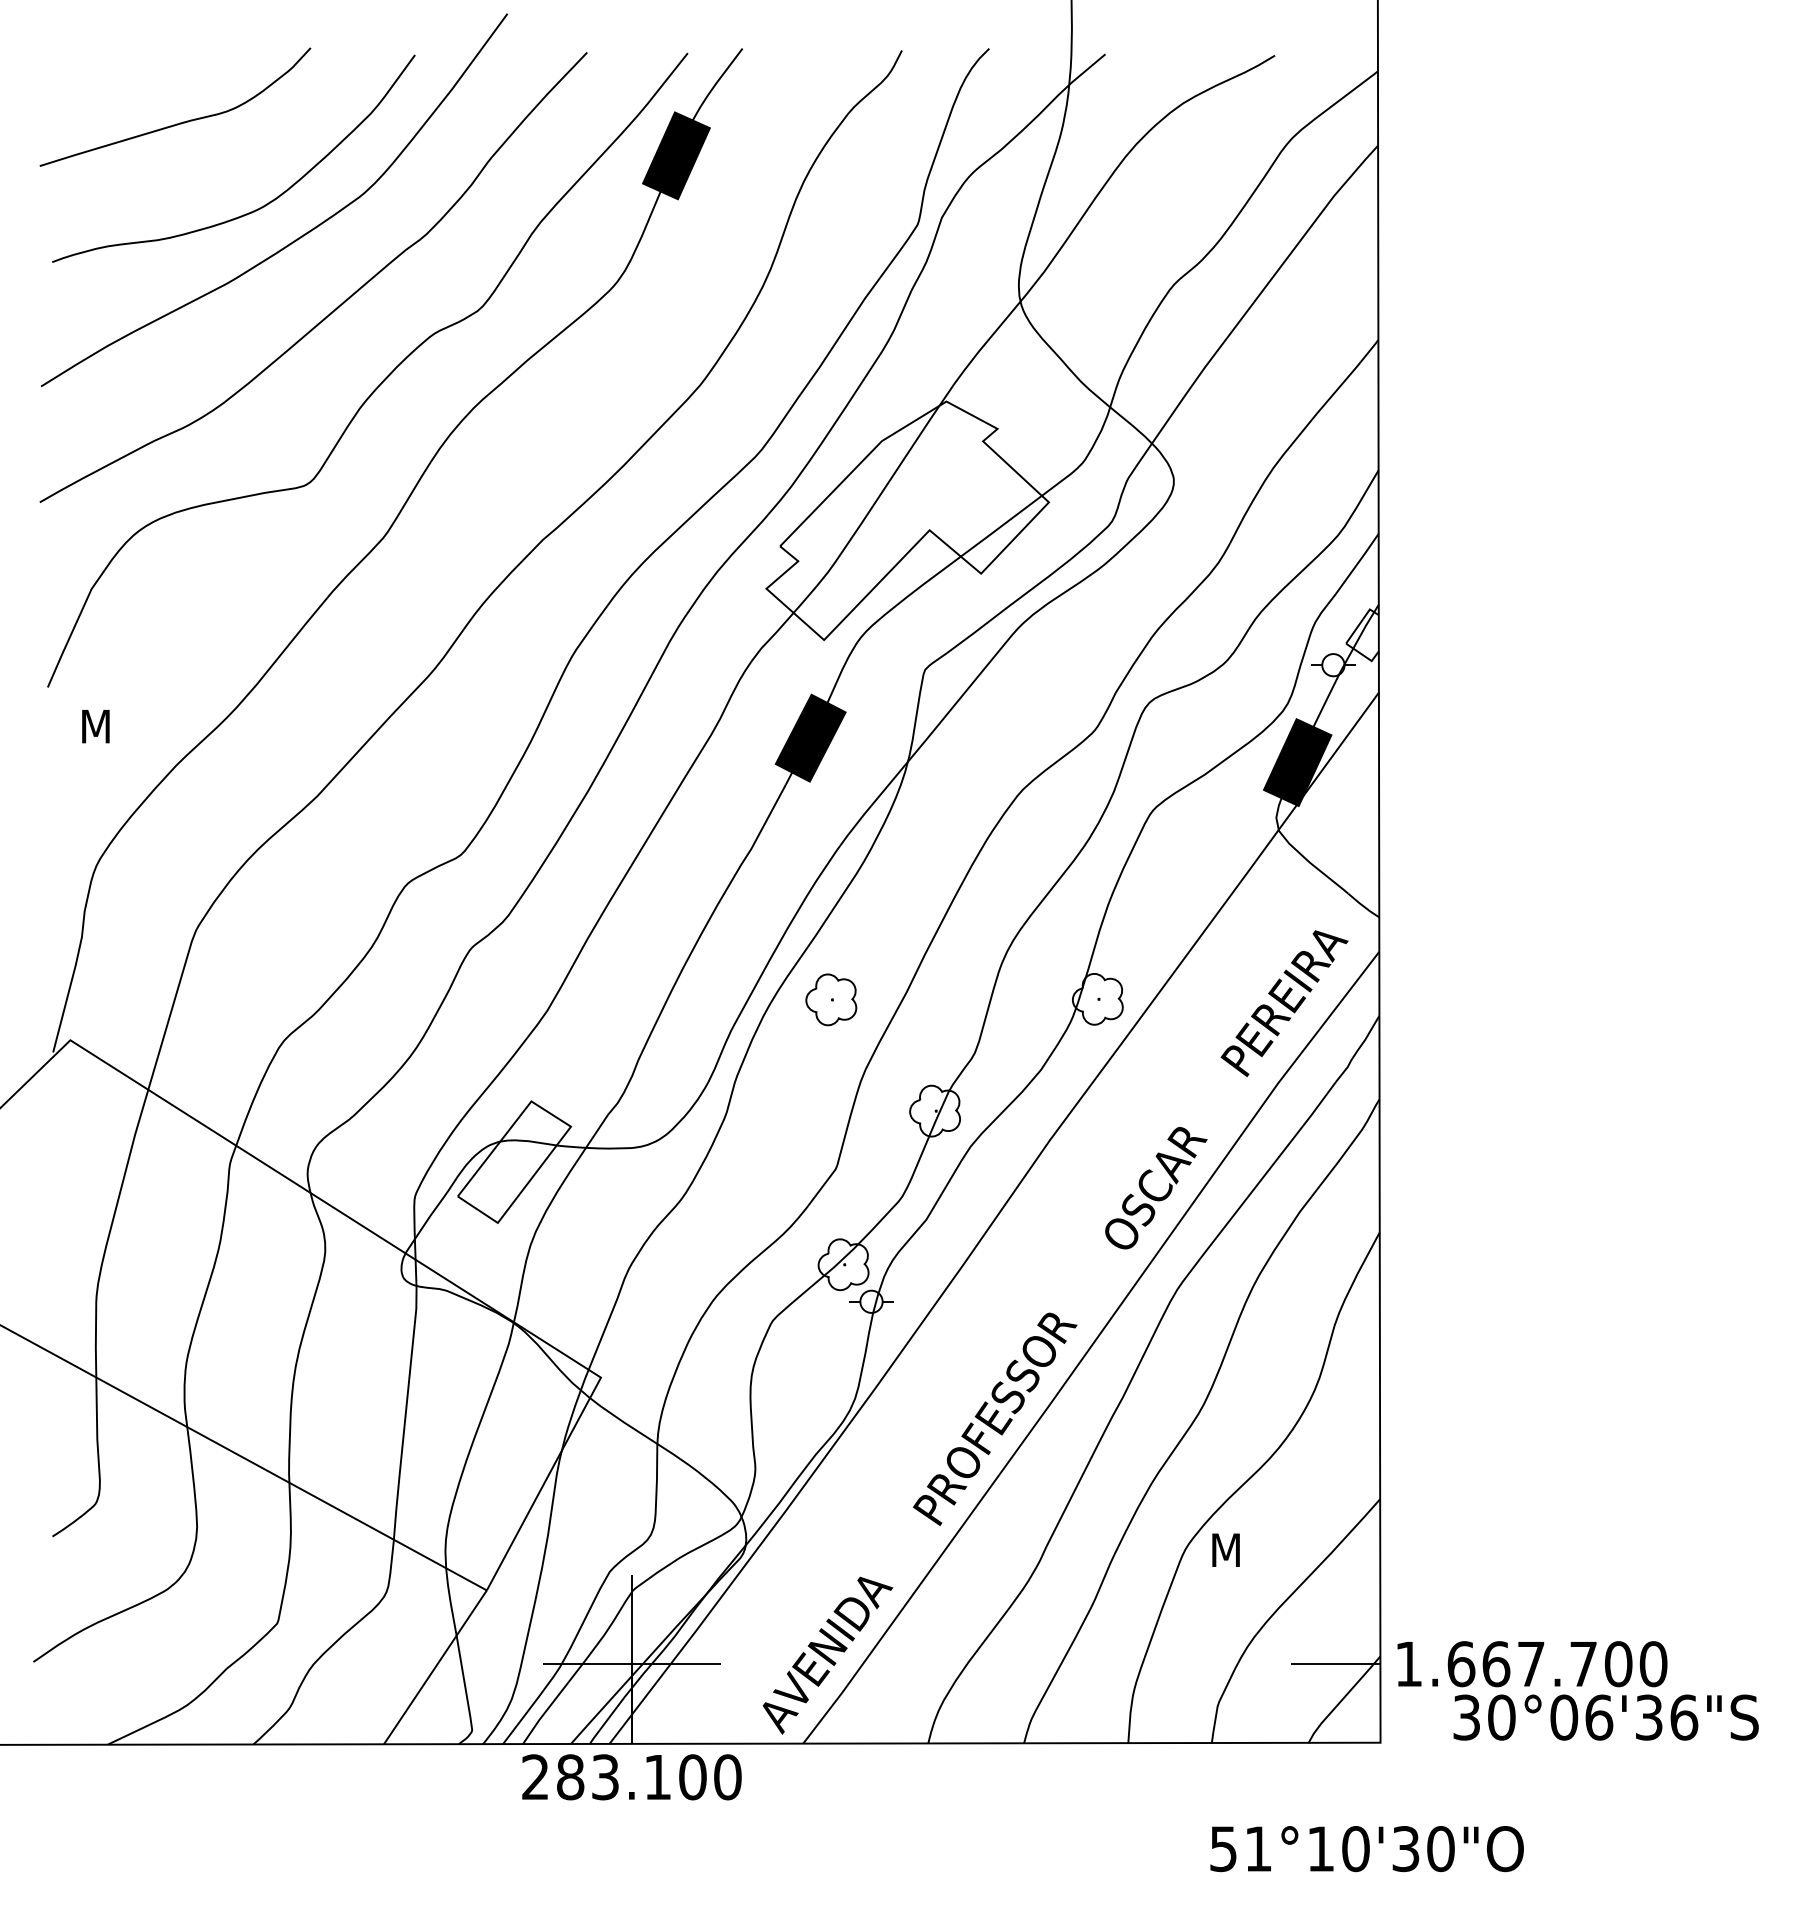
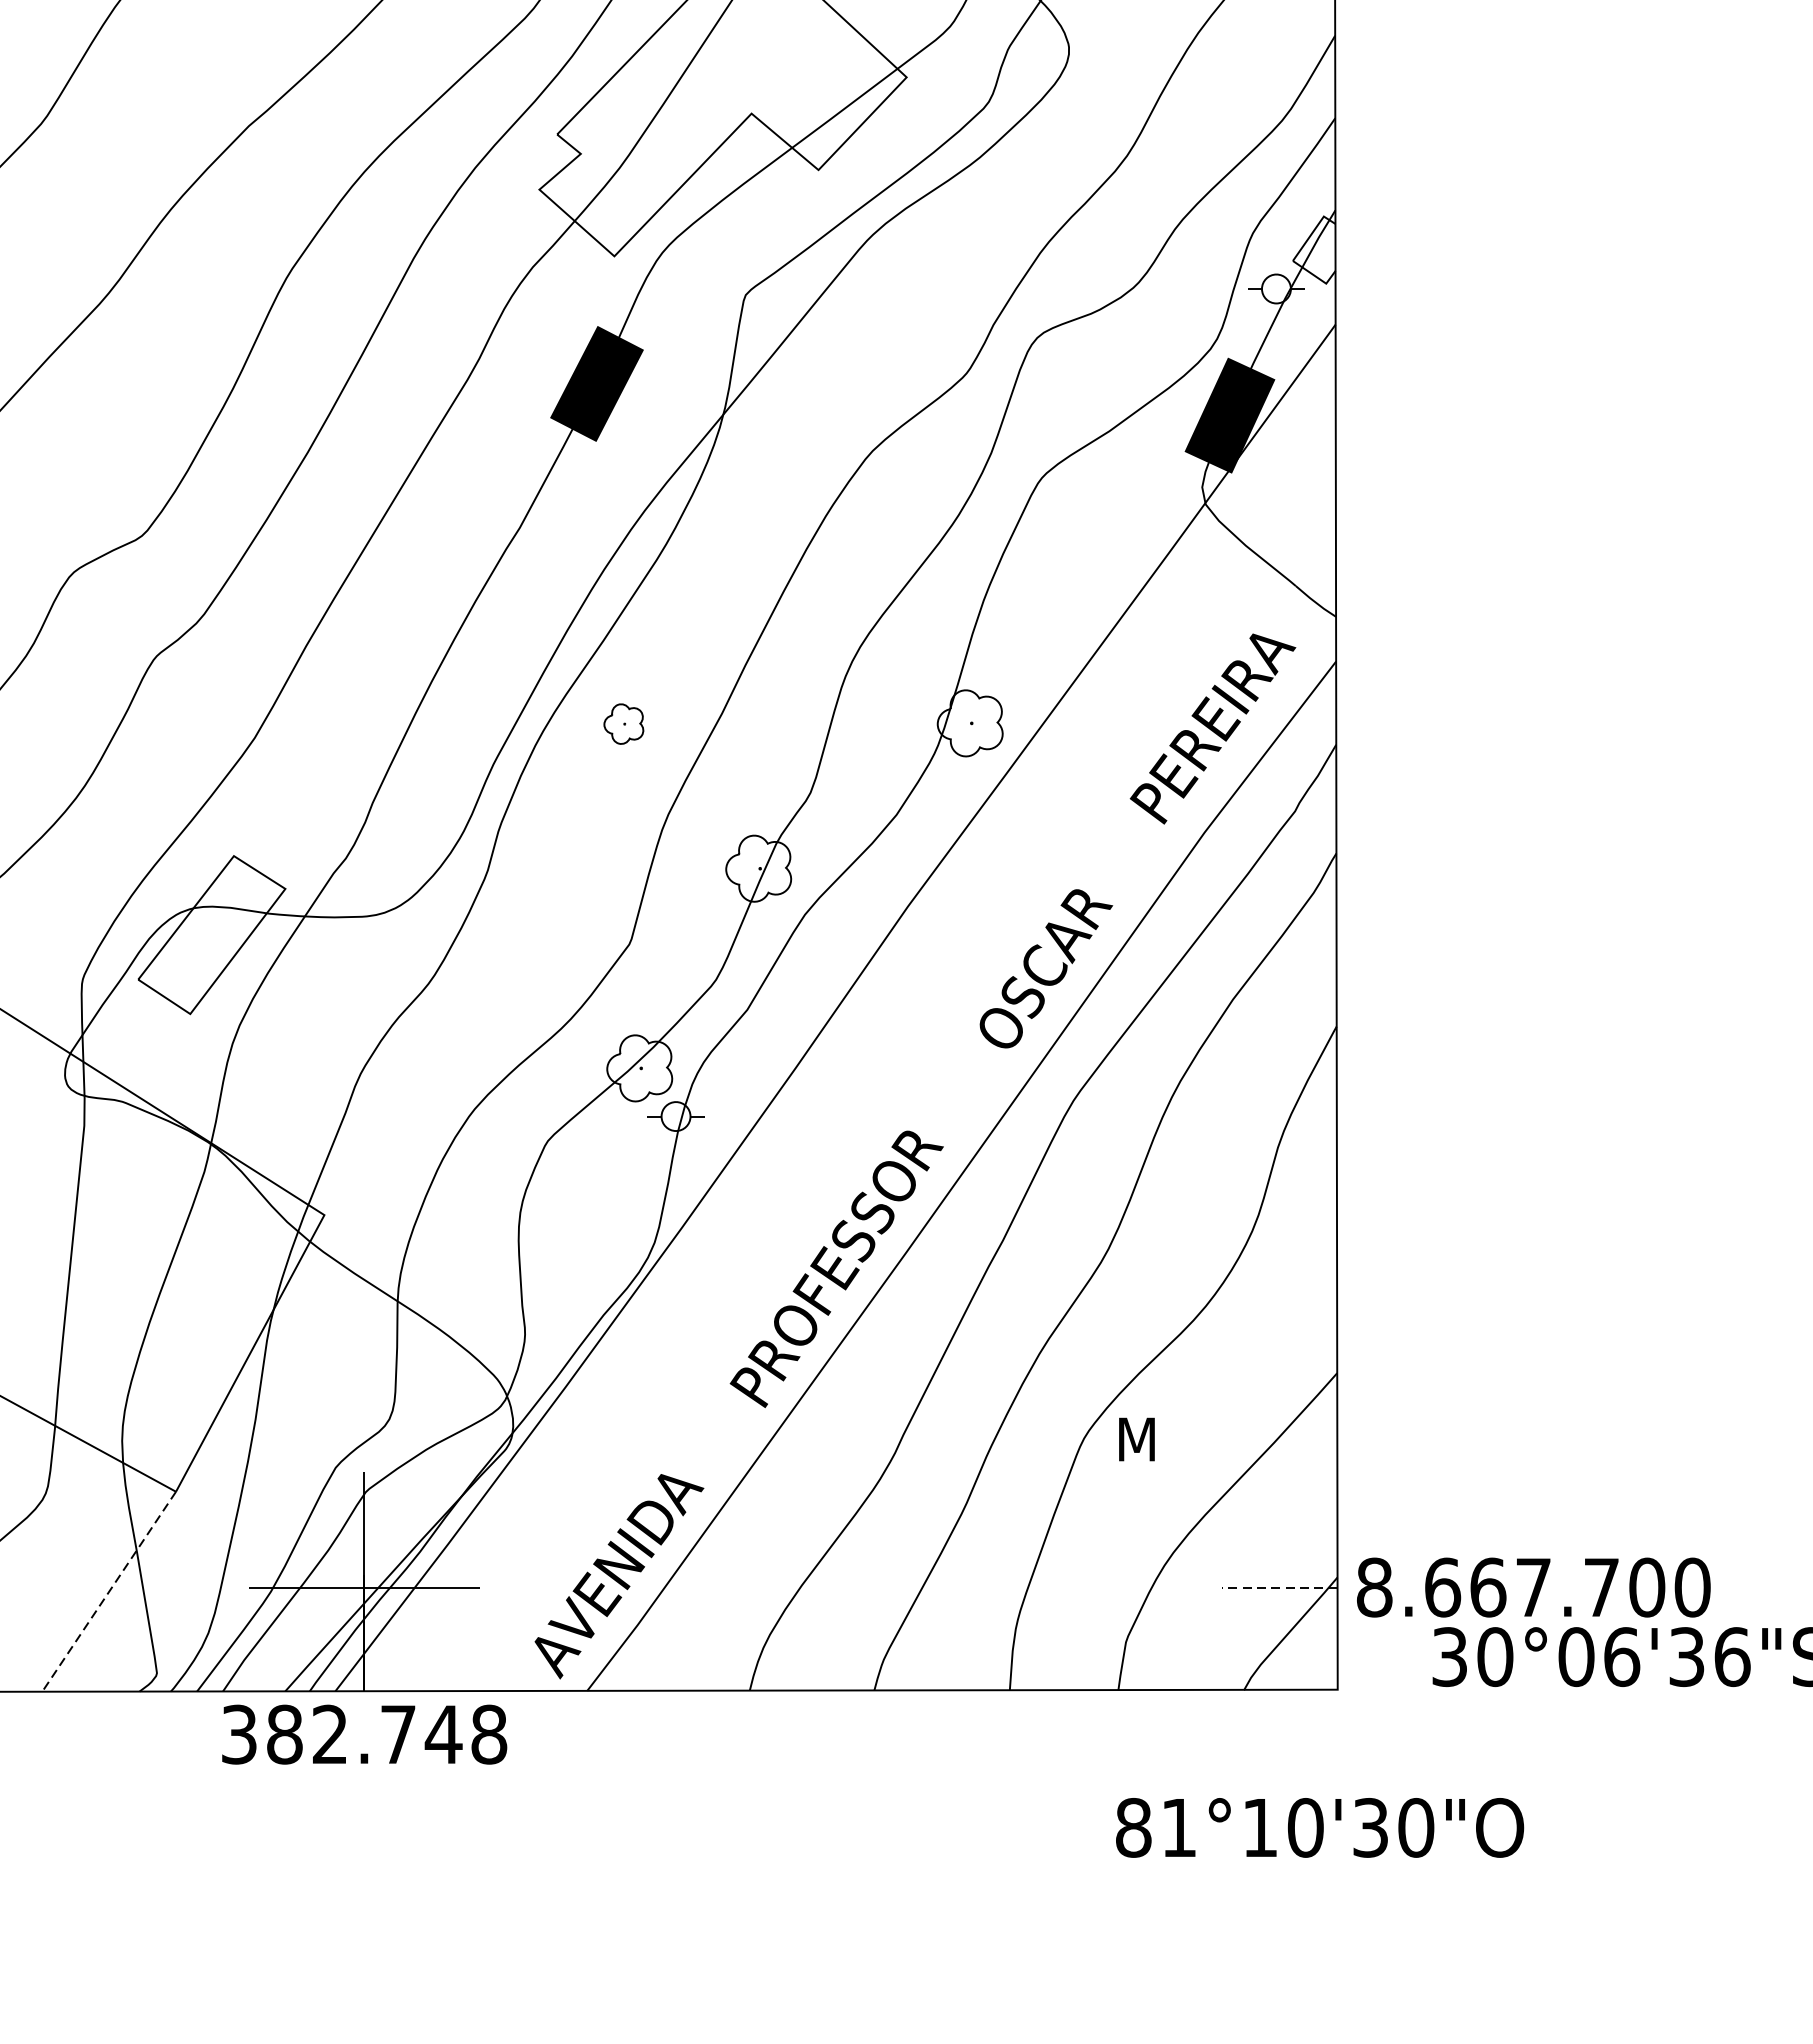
part: (831, 999) -> (624, 723), size x0.6
line: (1335, 1664) -> (1279, 1588), solid -> dashed
text: (1408, 1664) -> (1374, 1588), 1.667.700 -> 8.667.700
line: (435, 1667) -> (109, 1591), solid -> dashed
text: (631, 1777) -> (364, 1734), 283.100 -> 382.748
text: (1223, 1849) -> (1133, 1828), 51°10'30"O -> 81°10'30"O

